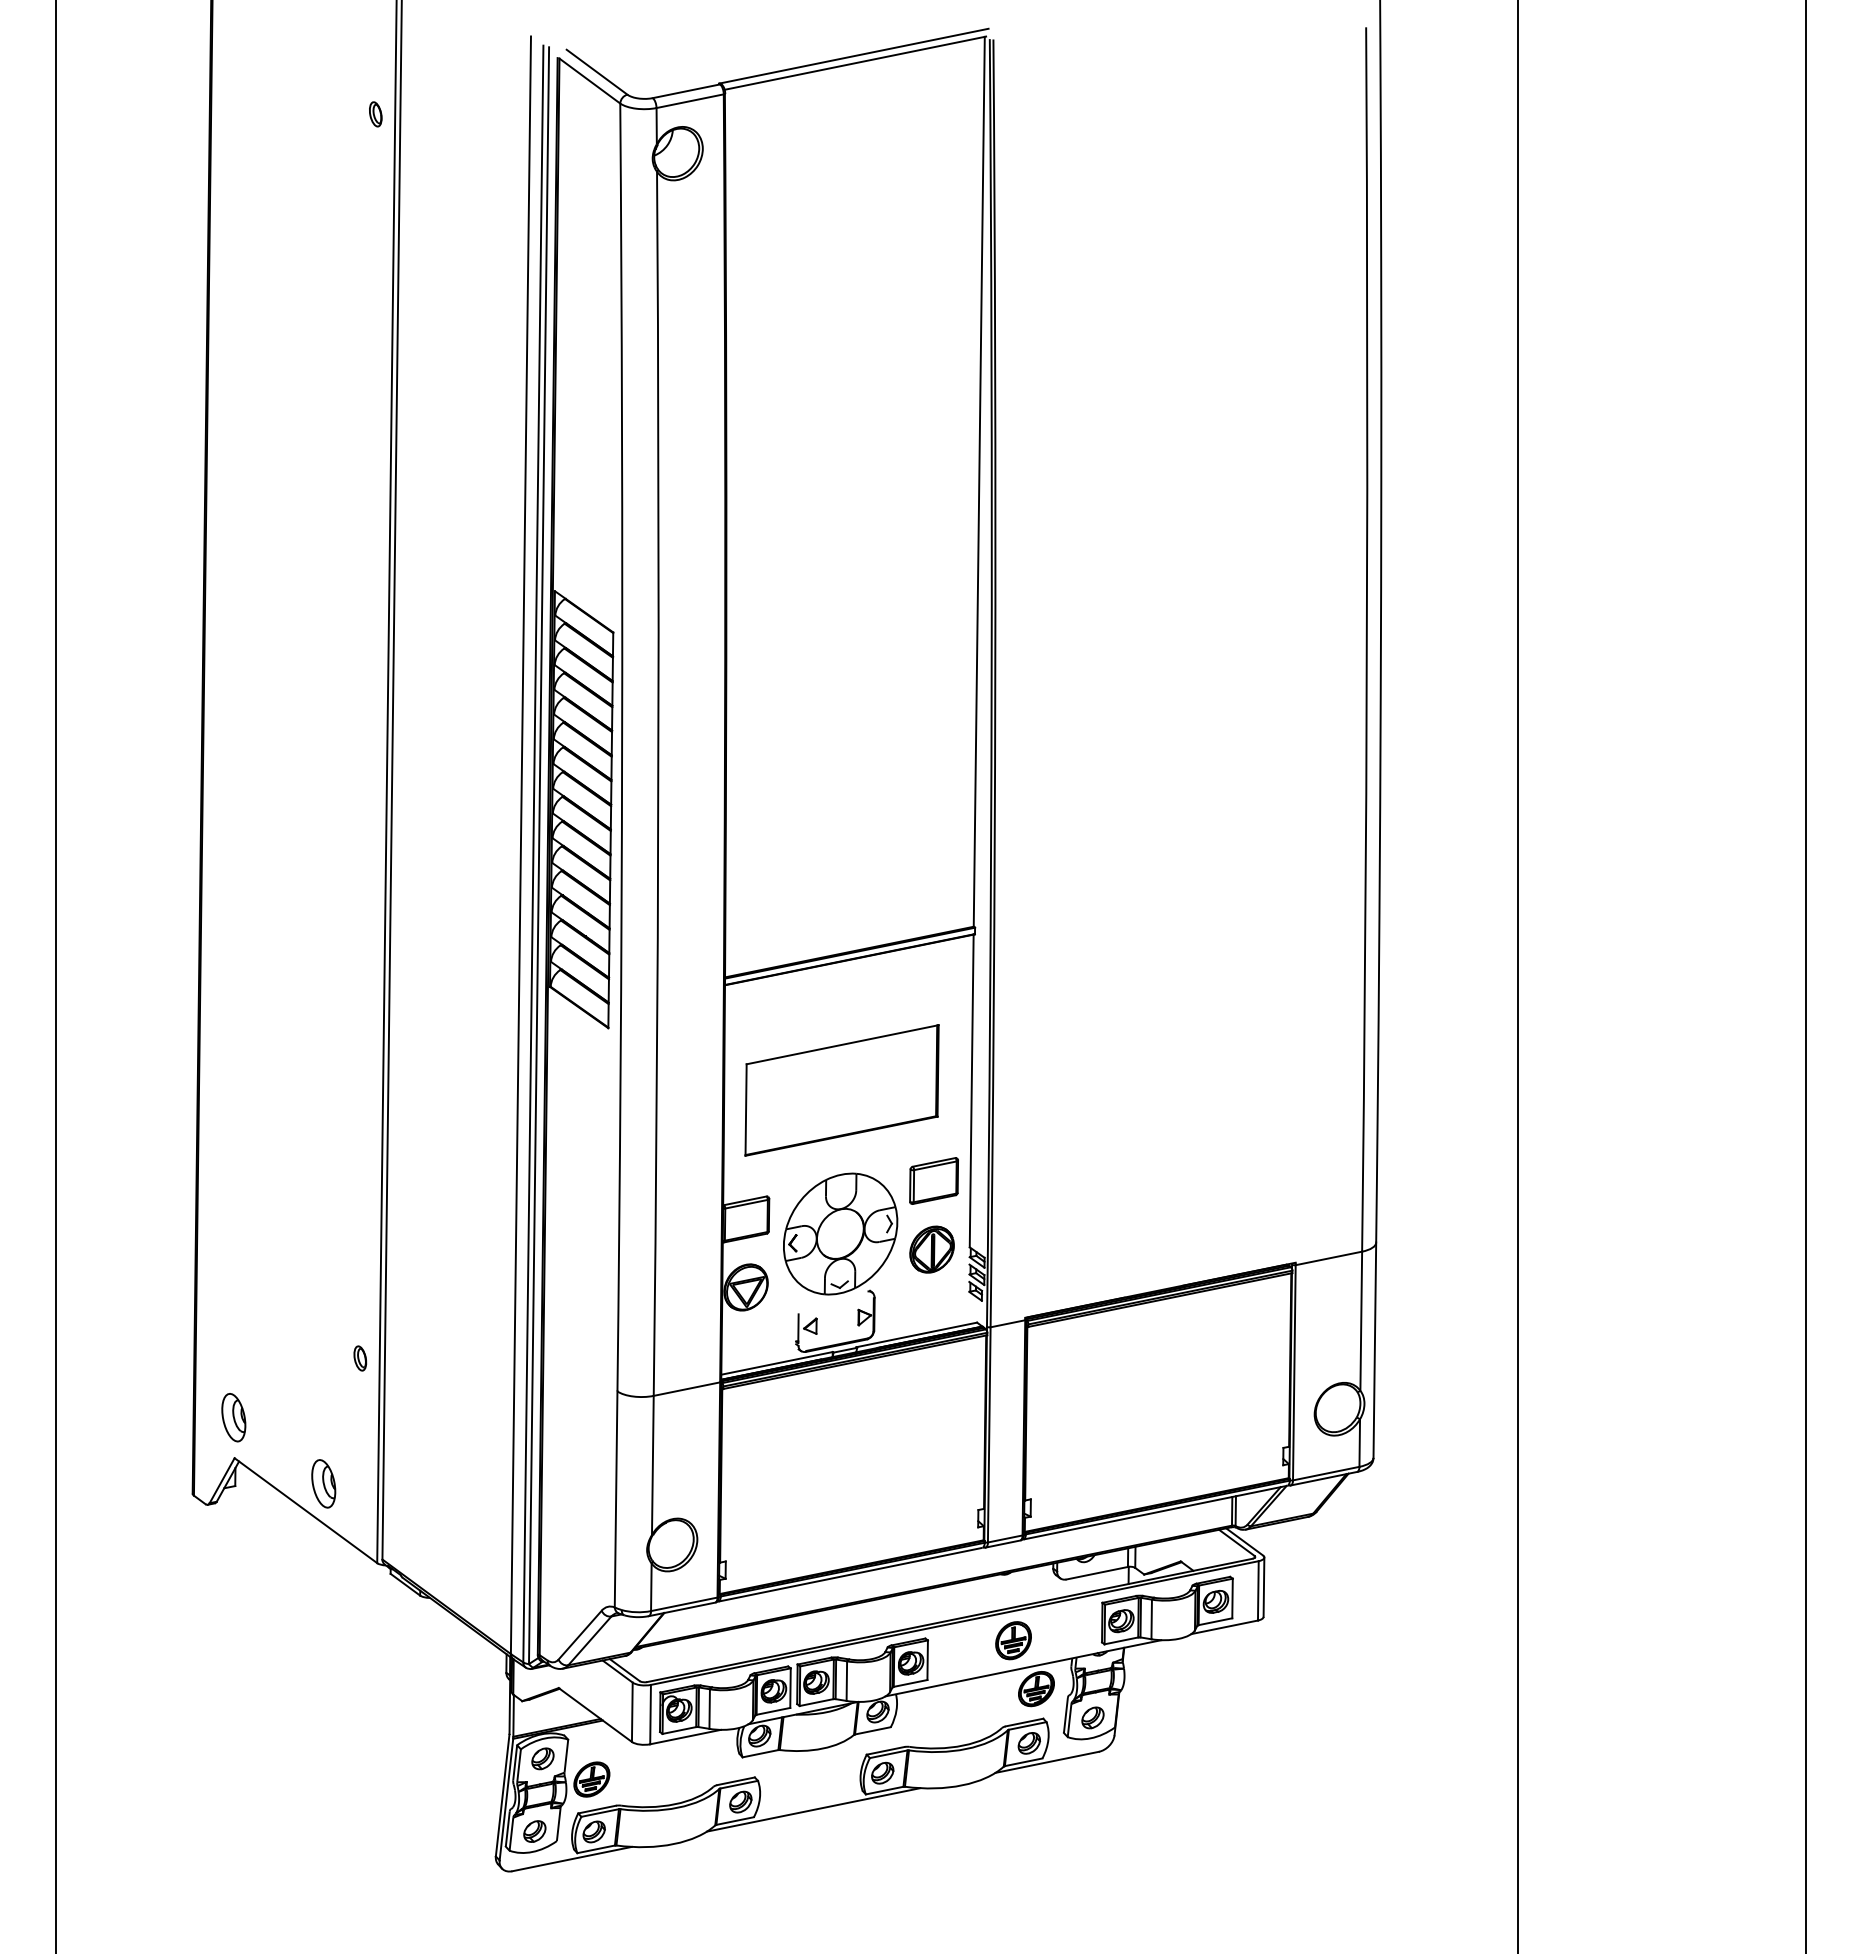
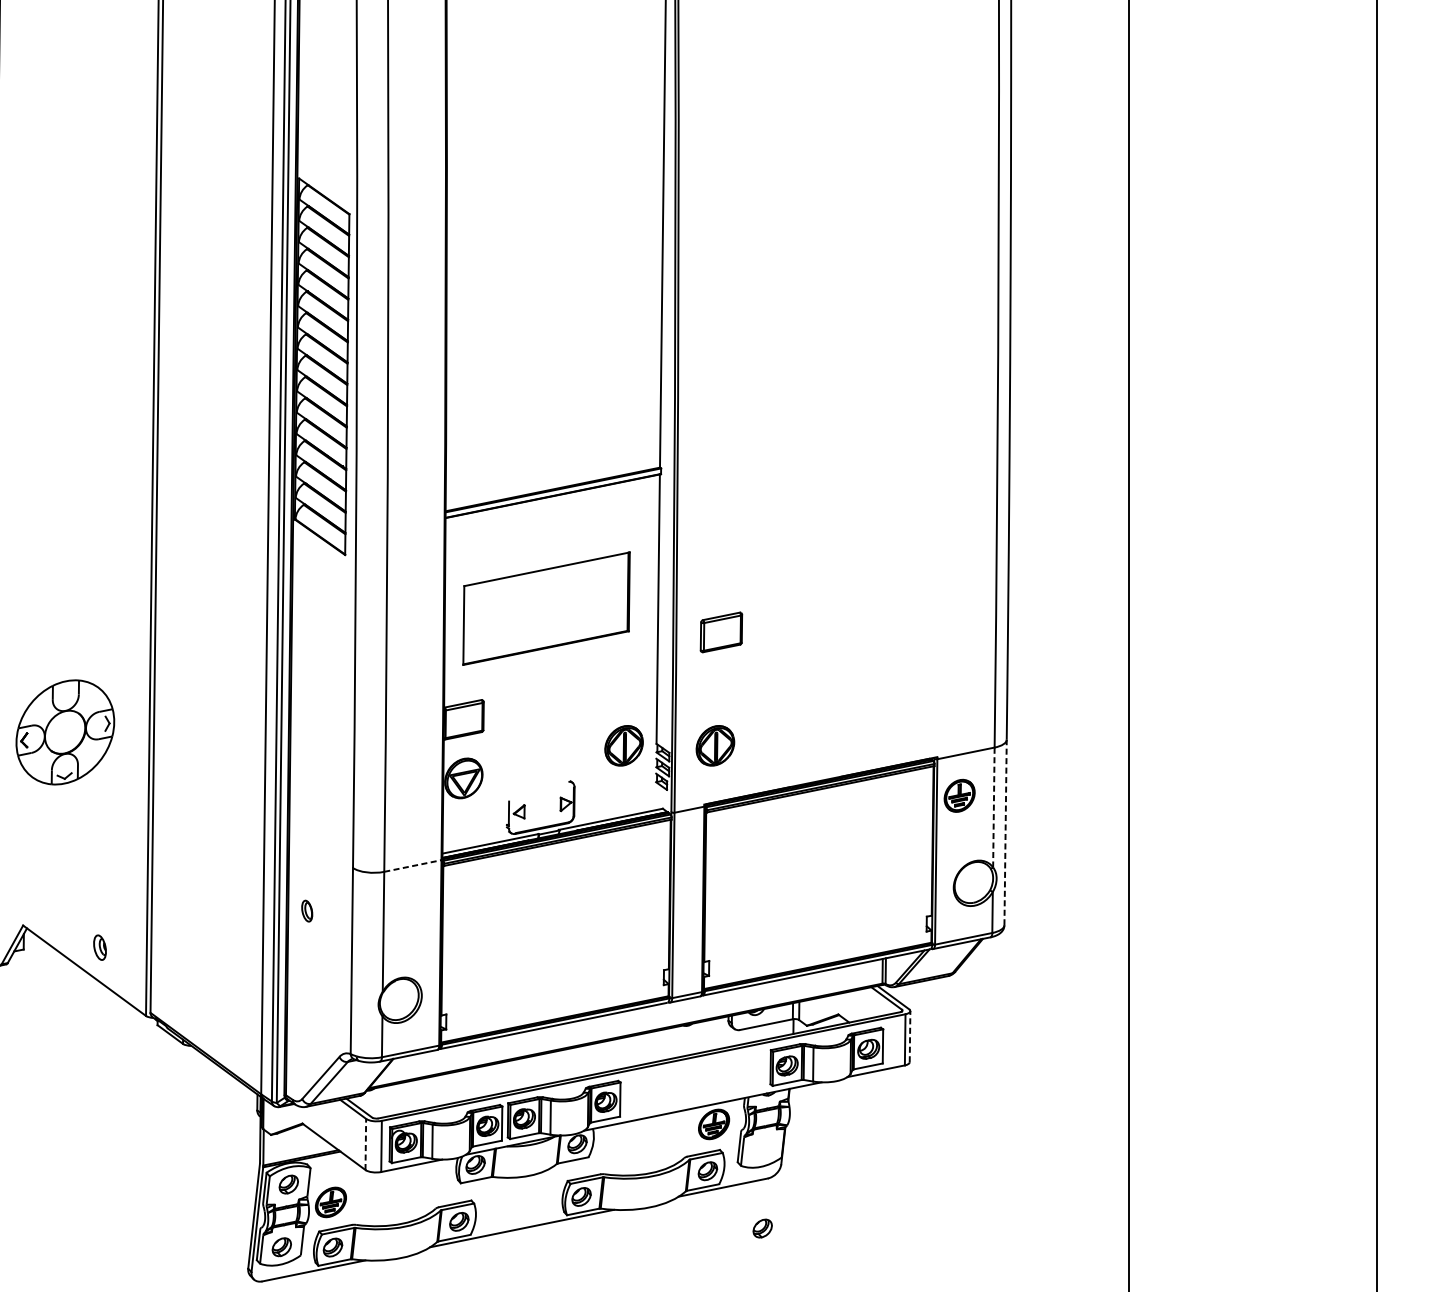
part: (933, 1180) -> (720, 631), moved
part: (840, 1233) -> (65, 731), moved
part: (1037, 1249) -> (714, 745), added
line: (1361, 1321) -> (994, 807), solid -> dashed
line: (1374, 1350) -> (1005, 832), solid -> dashed
part: (360, 1358) -> (307, 911), moved
line: (686, 1389) -> (412, 866), solid -> dashed
part: (233, 1417) -> (22, 890), removed
part: (323, 1483) -> (99, 947), size x0.6
line: (1263, 1587) -> (909, 1036), solid -> dashed
part: (1013, 1640) -> (959, 795), moved
line: (632, 1712) -> (365, 1144), solid -> dashed
part: (1092, 1717) -> (762, 1228), moved

